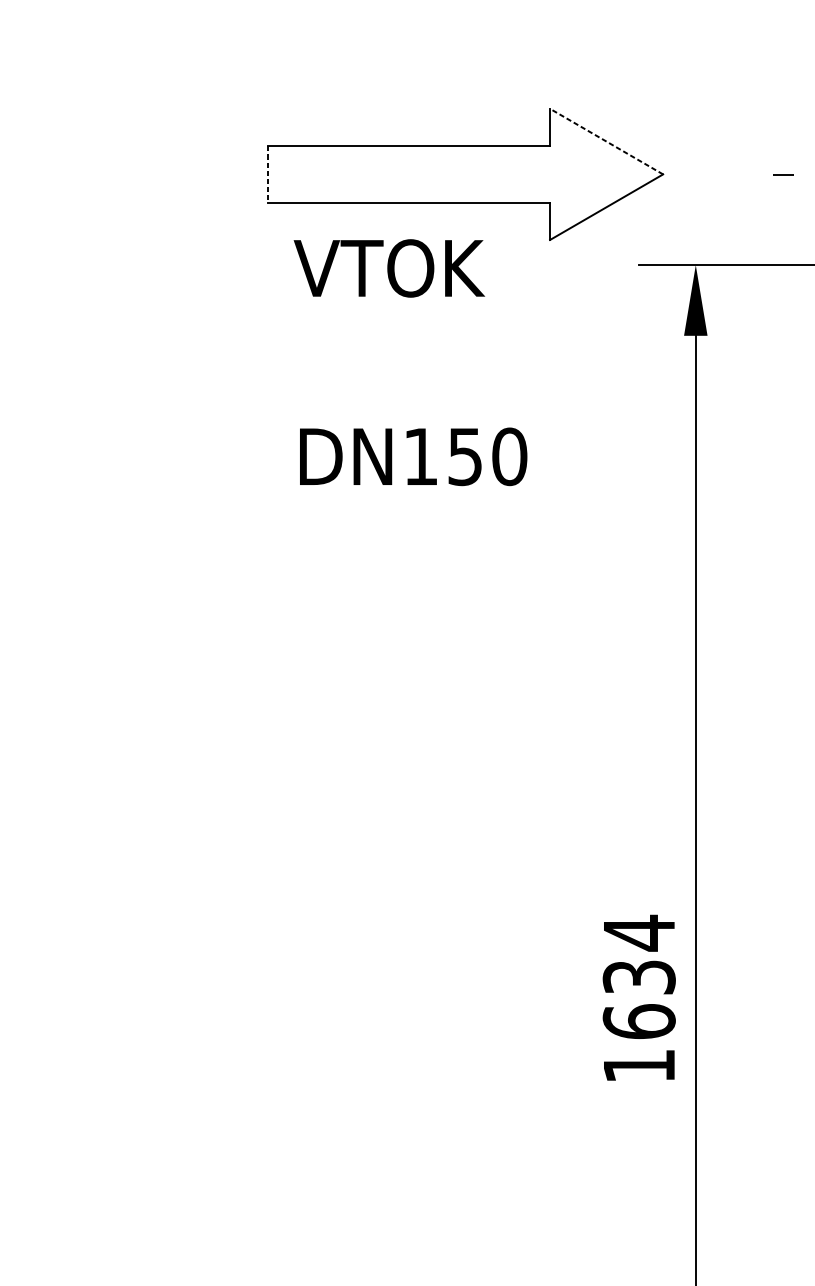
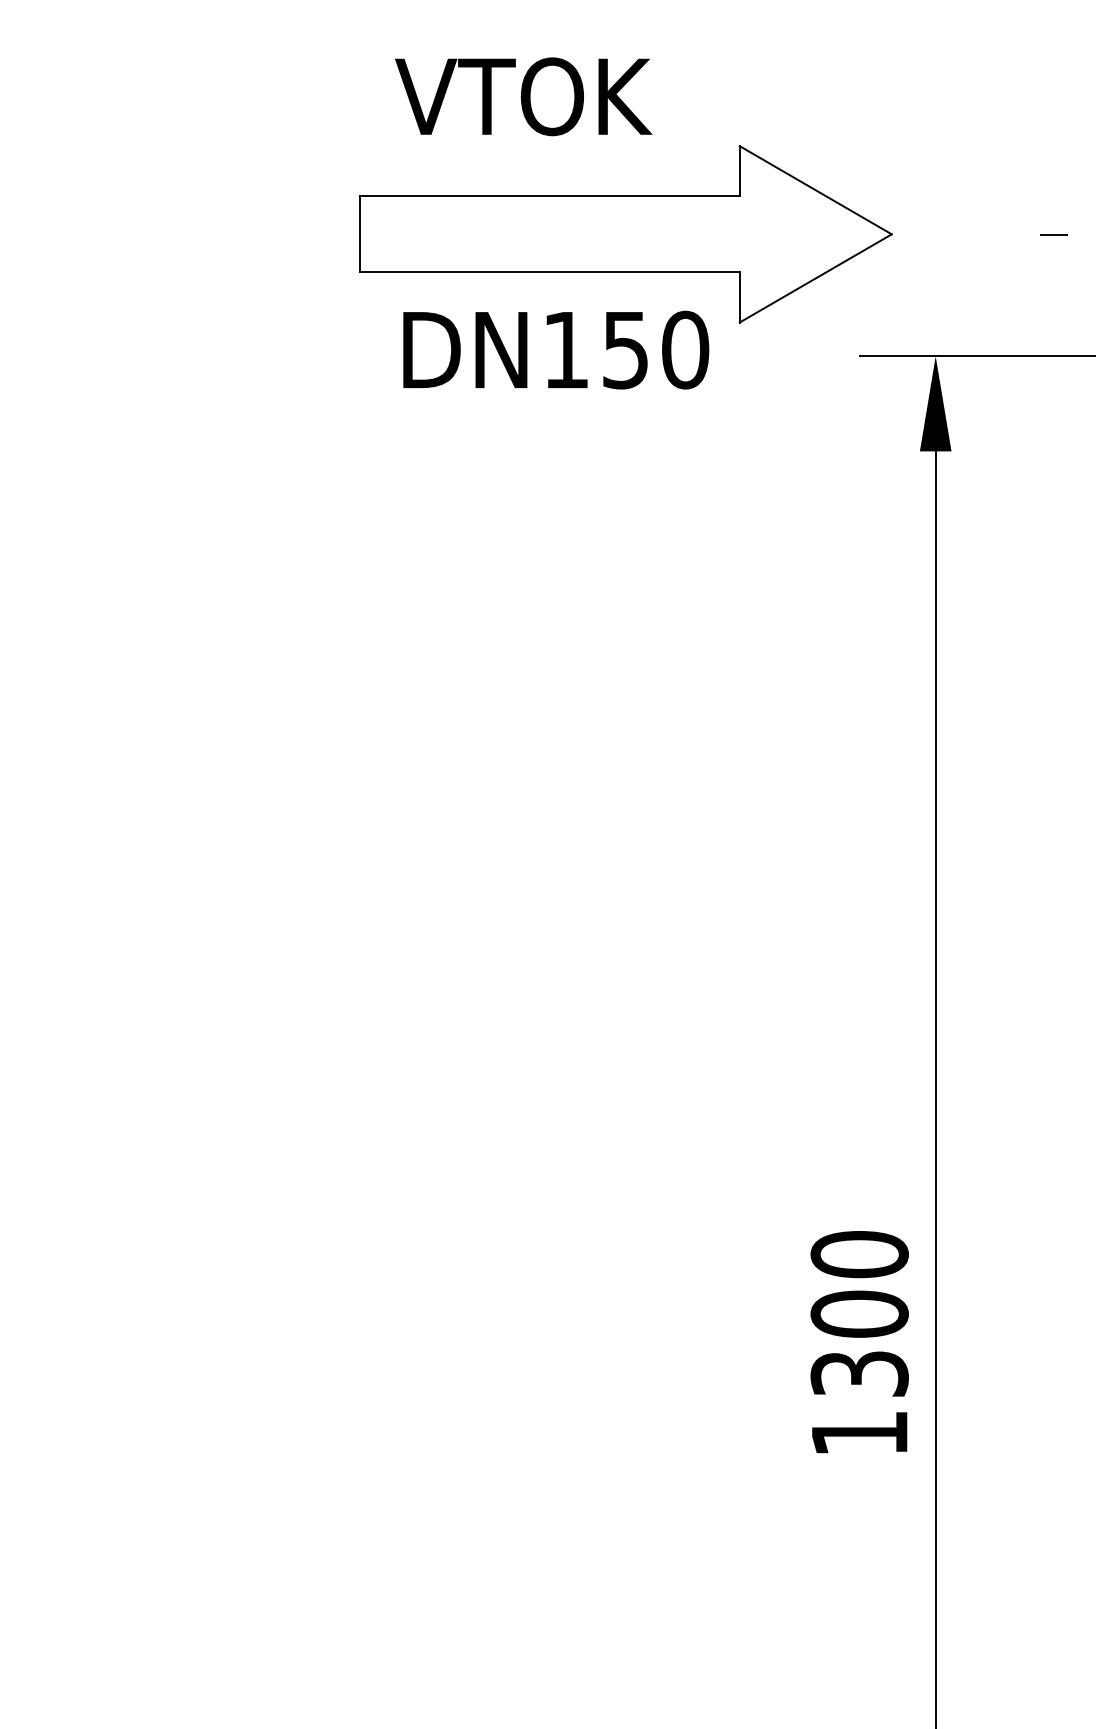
line: (606, 141) -> (815, 190), dashed -> solid
line: (267, 174) -> (359, 234), dashed -> solid
text: (410, 362) -> (552, 223), moved
text: (639, 976) -> (859, 1313), 1634 -> 1300

